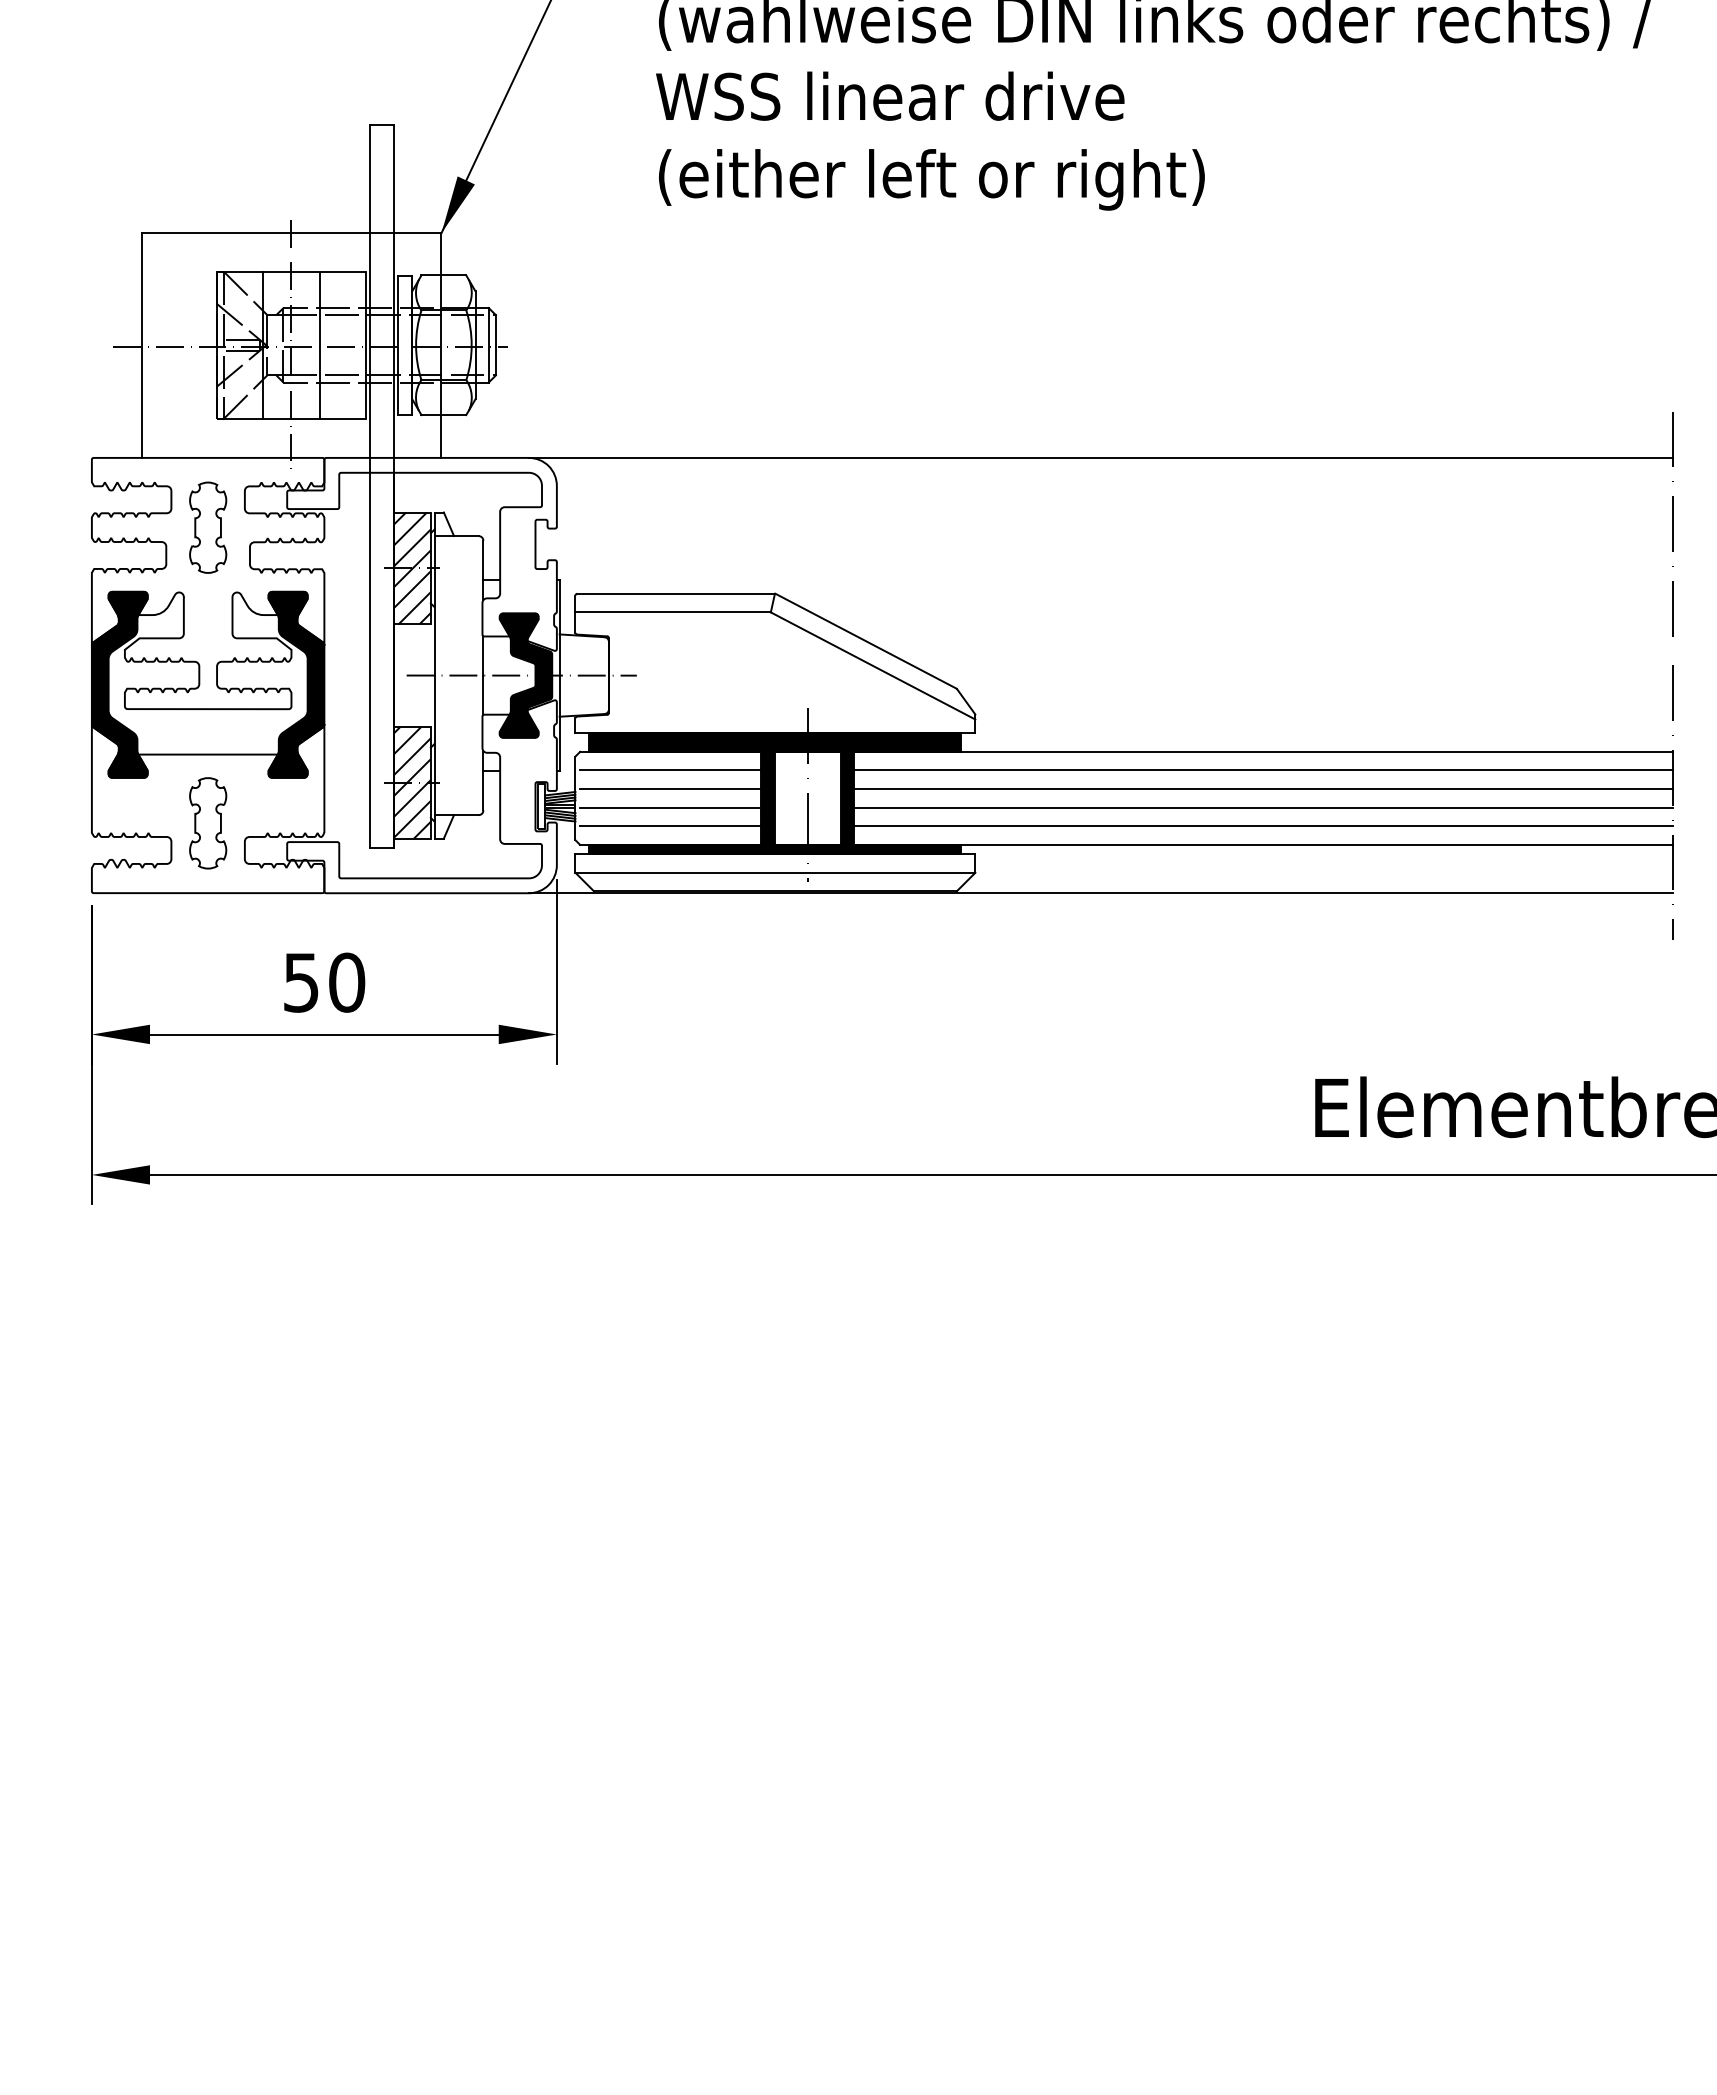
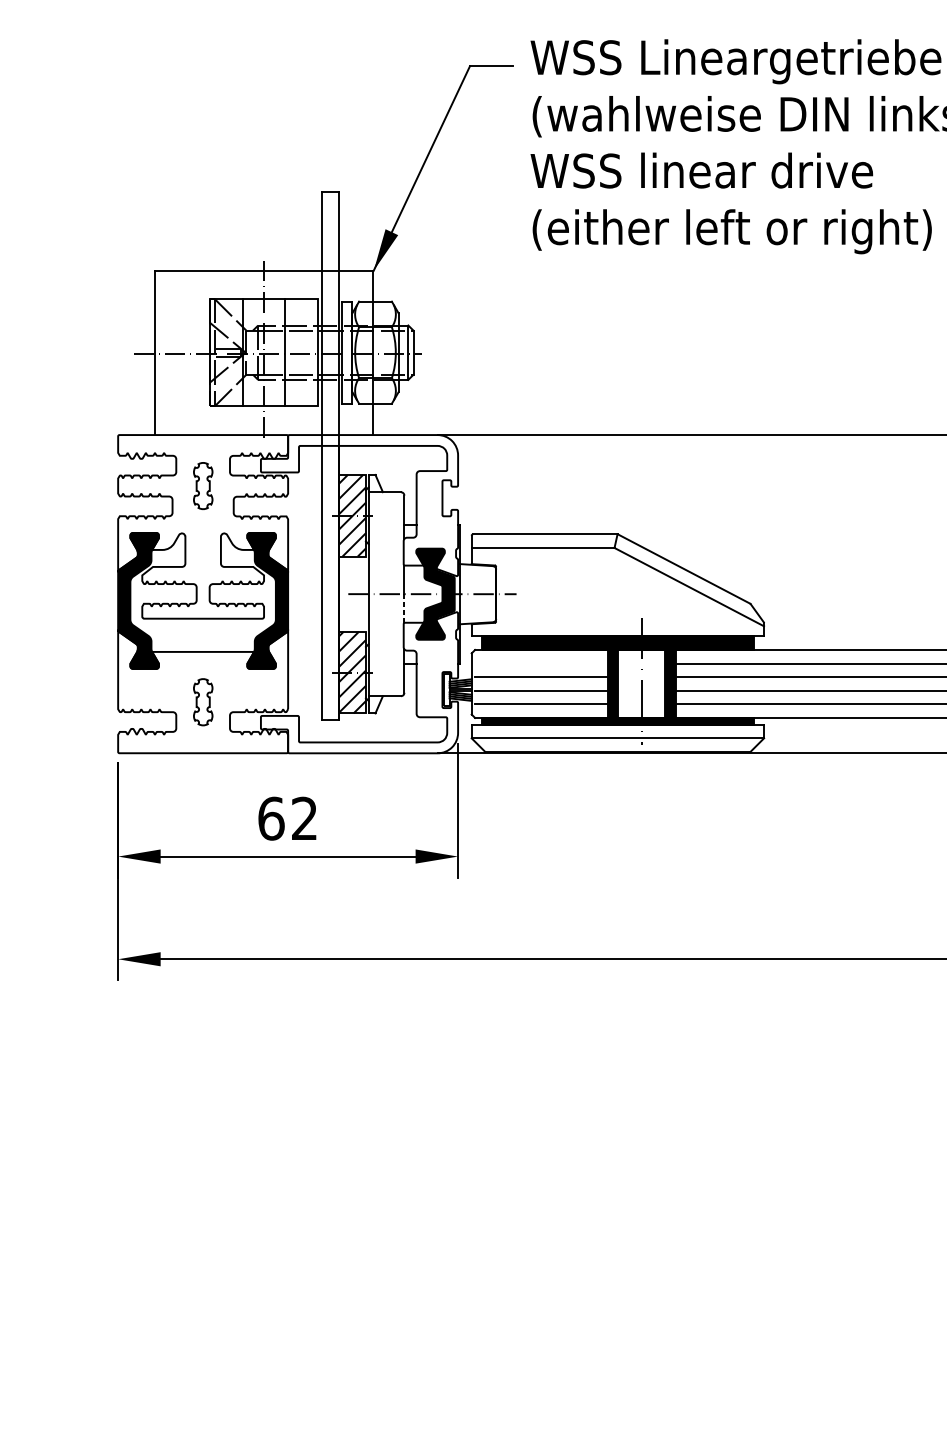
part: (208, 527) -> (203, 485), size x0.7
line: (483, 695) -> (404, 608), solid -> dashed
line: (670, 770) -> (541, 663), removed
part: (208, 823) -> (203, 702), size x0.7
text: (324, 982) -> (288, 818), 50 -> 62

